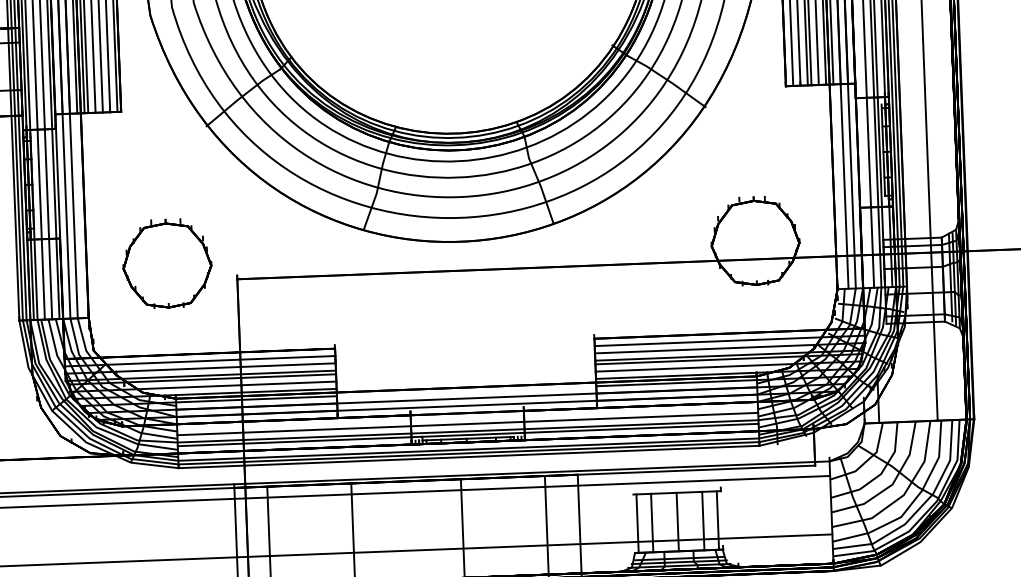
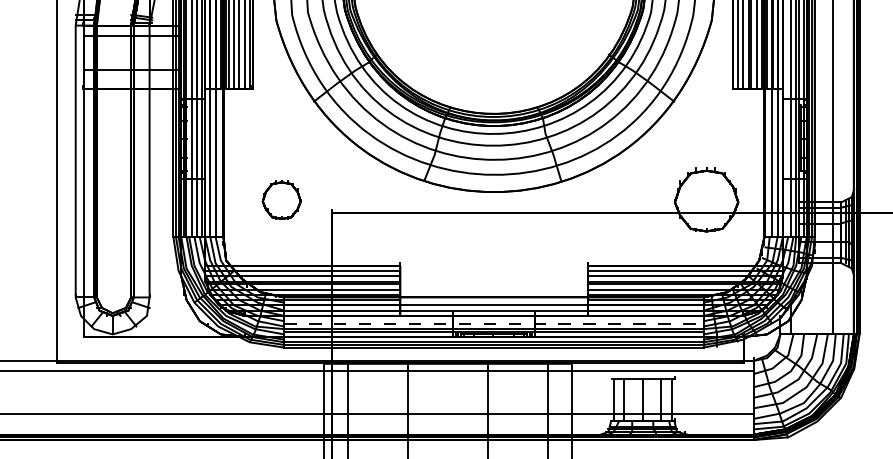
part: (167, 263) -> (281, 199), size x0.6
line: (467, 423) -> (493, 323), solid -> dashed

